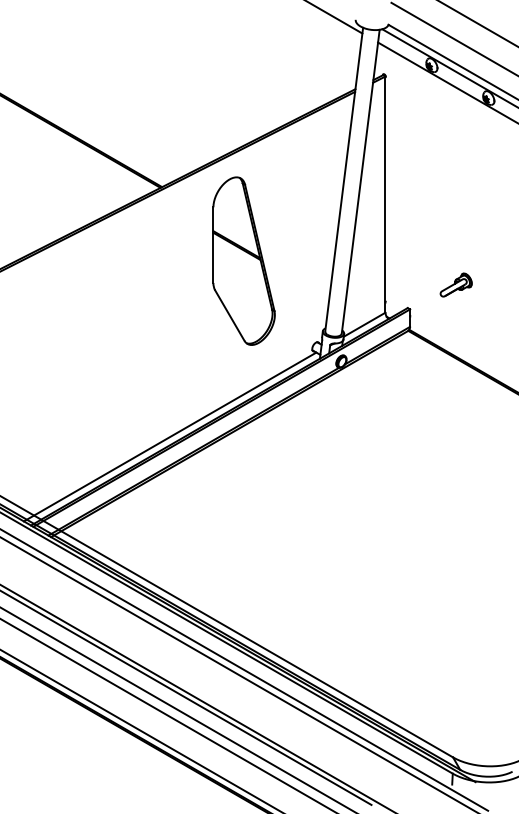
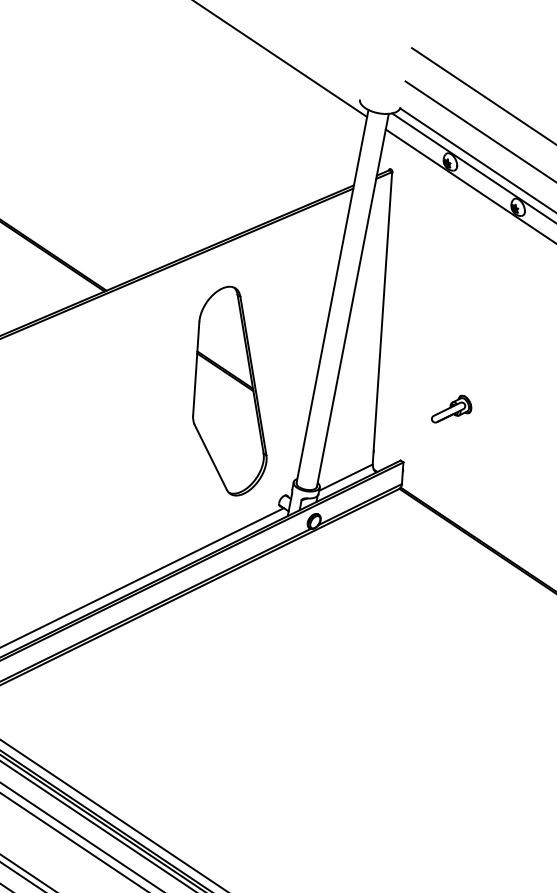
part: (243, 260) -> (232, 390), moved
part: (455, 284) -> (451, 408), moved

